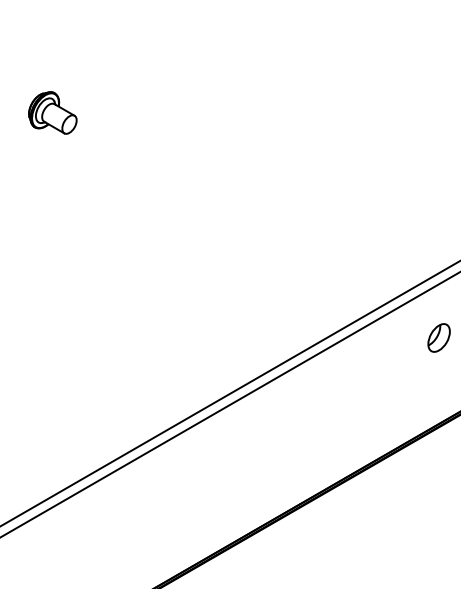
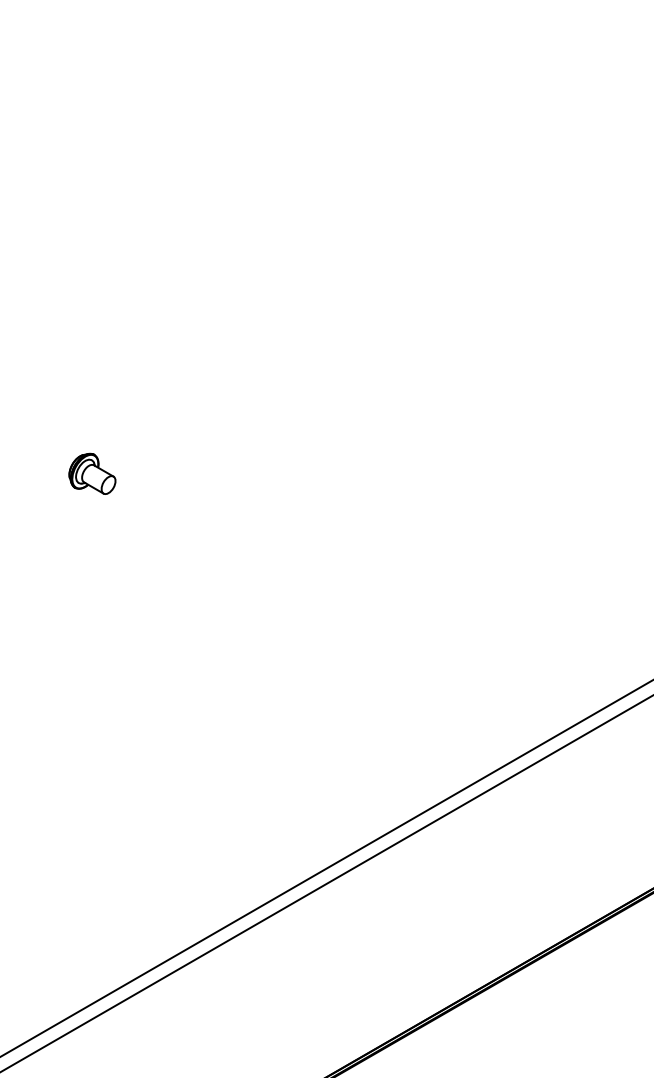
part: (52, 112) -> (92, 473), size x0.7
part: (438, 337) -> (626, 784), removed

